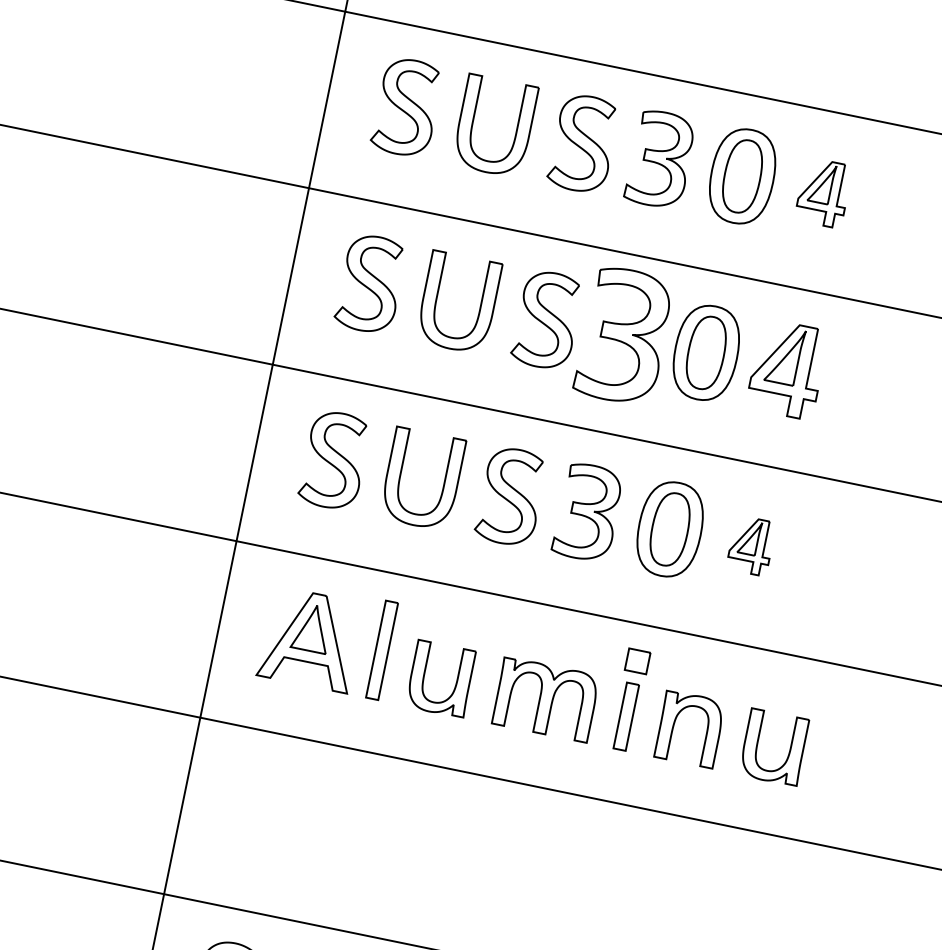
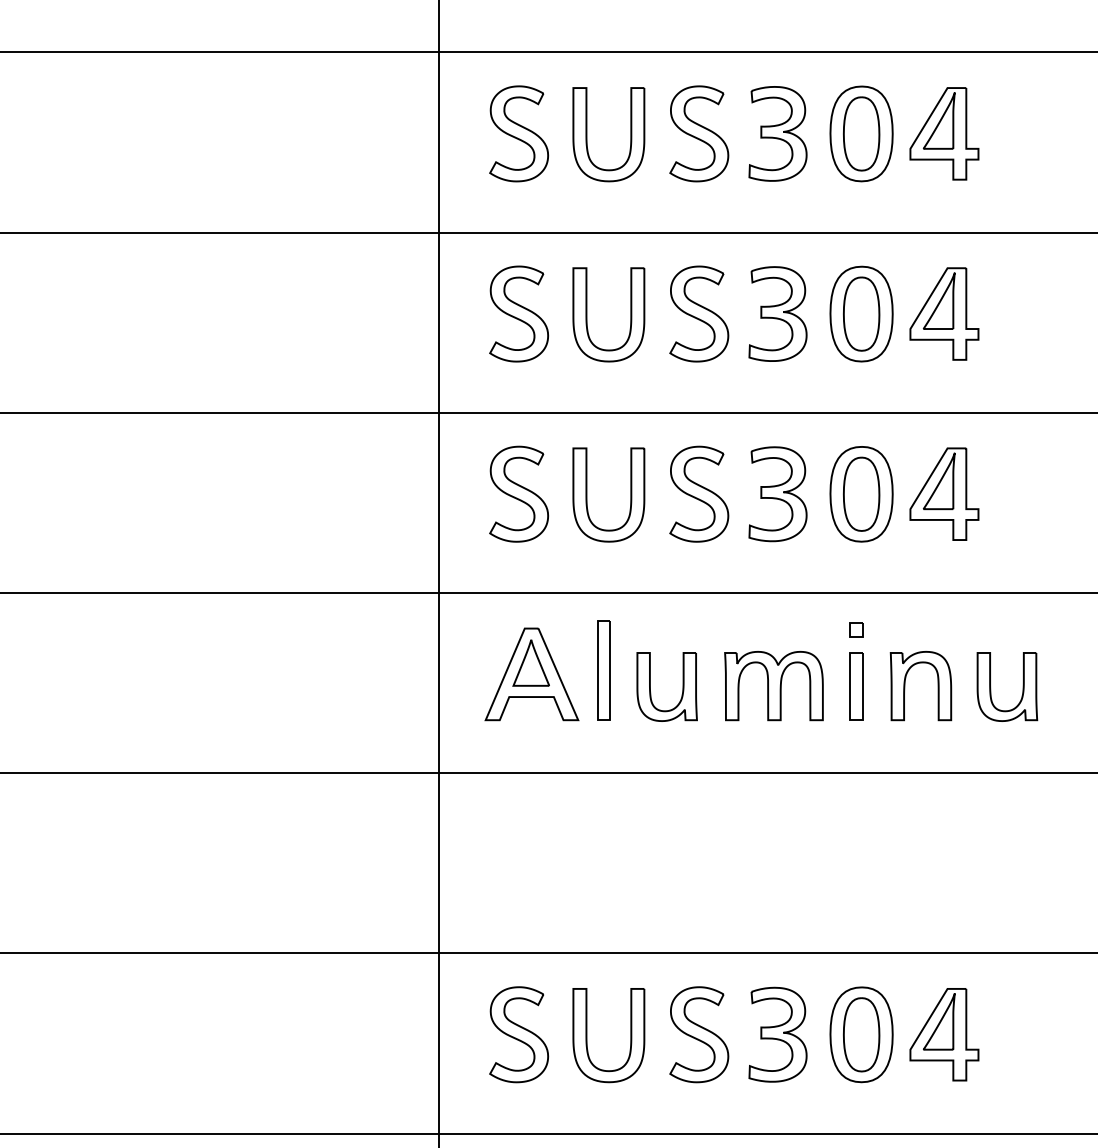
part: (823, 192) -> (944, 133), size x1.43
part: (624, 335) -> (777, 313), size x0.71
part: (751, 545) -> (944, 493), size x1.67
part: (637, 660) -> (856, 629), size x0.62

